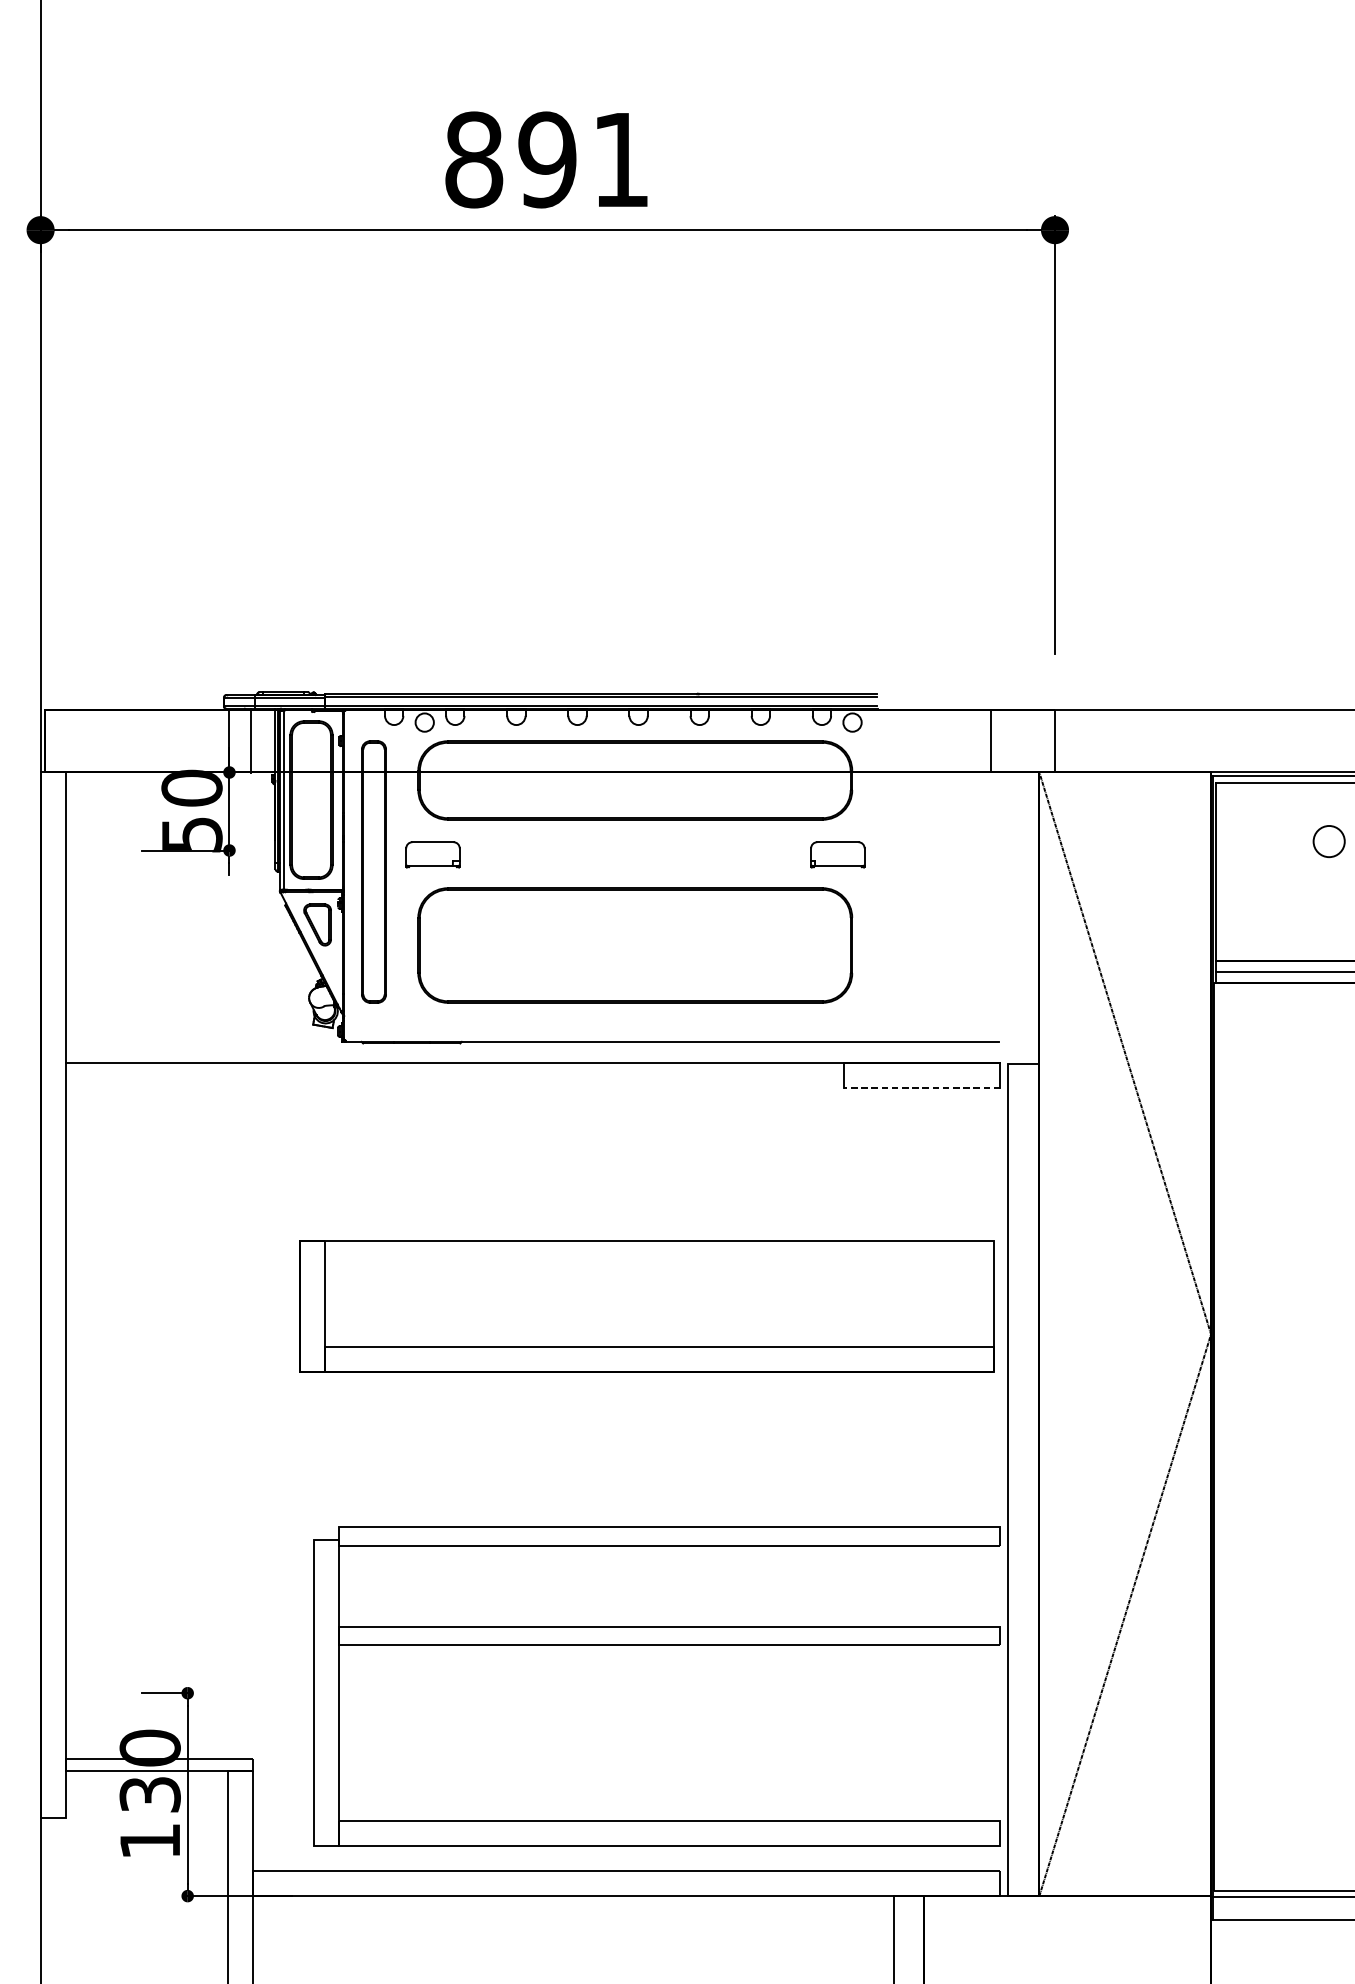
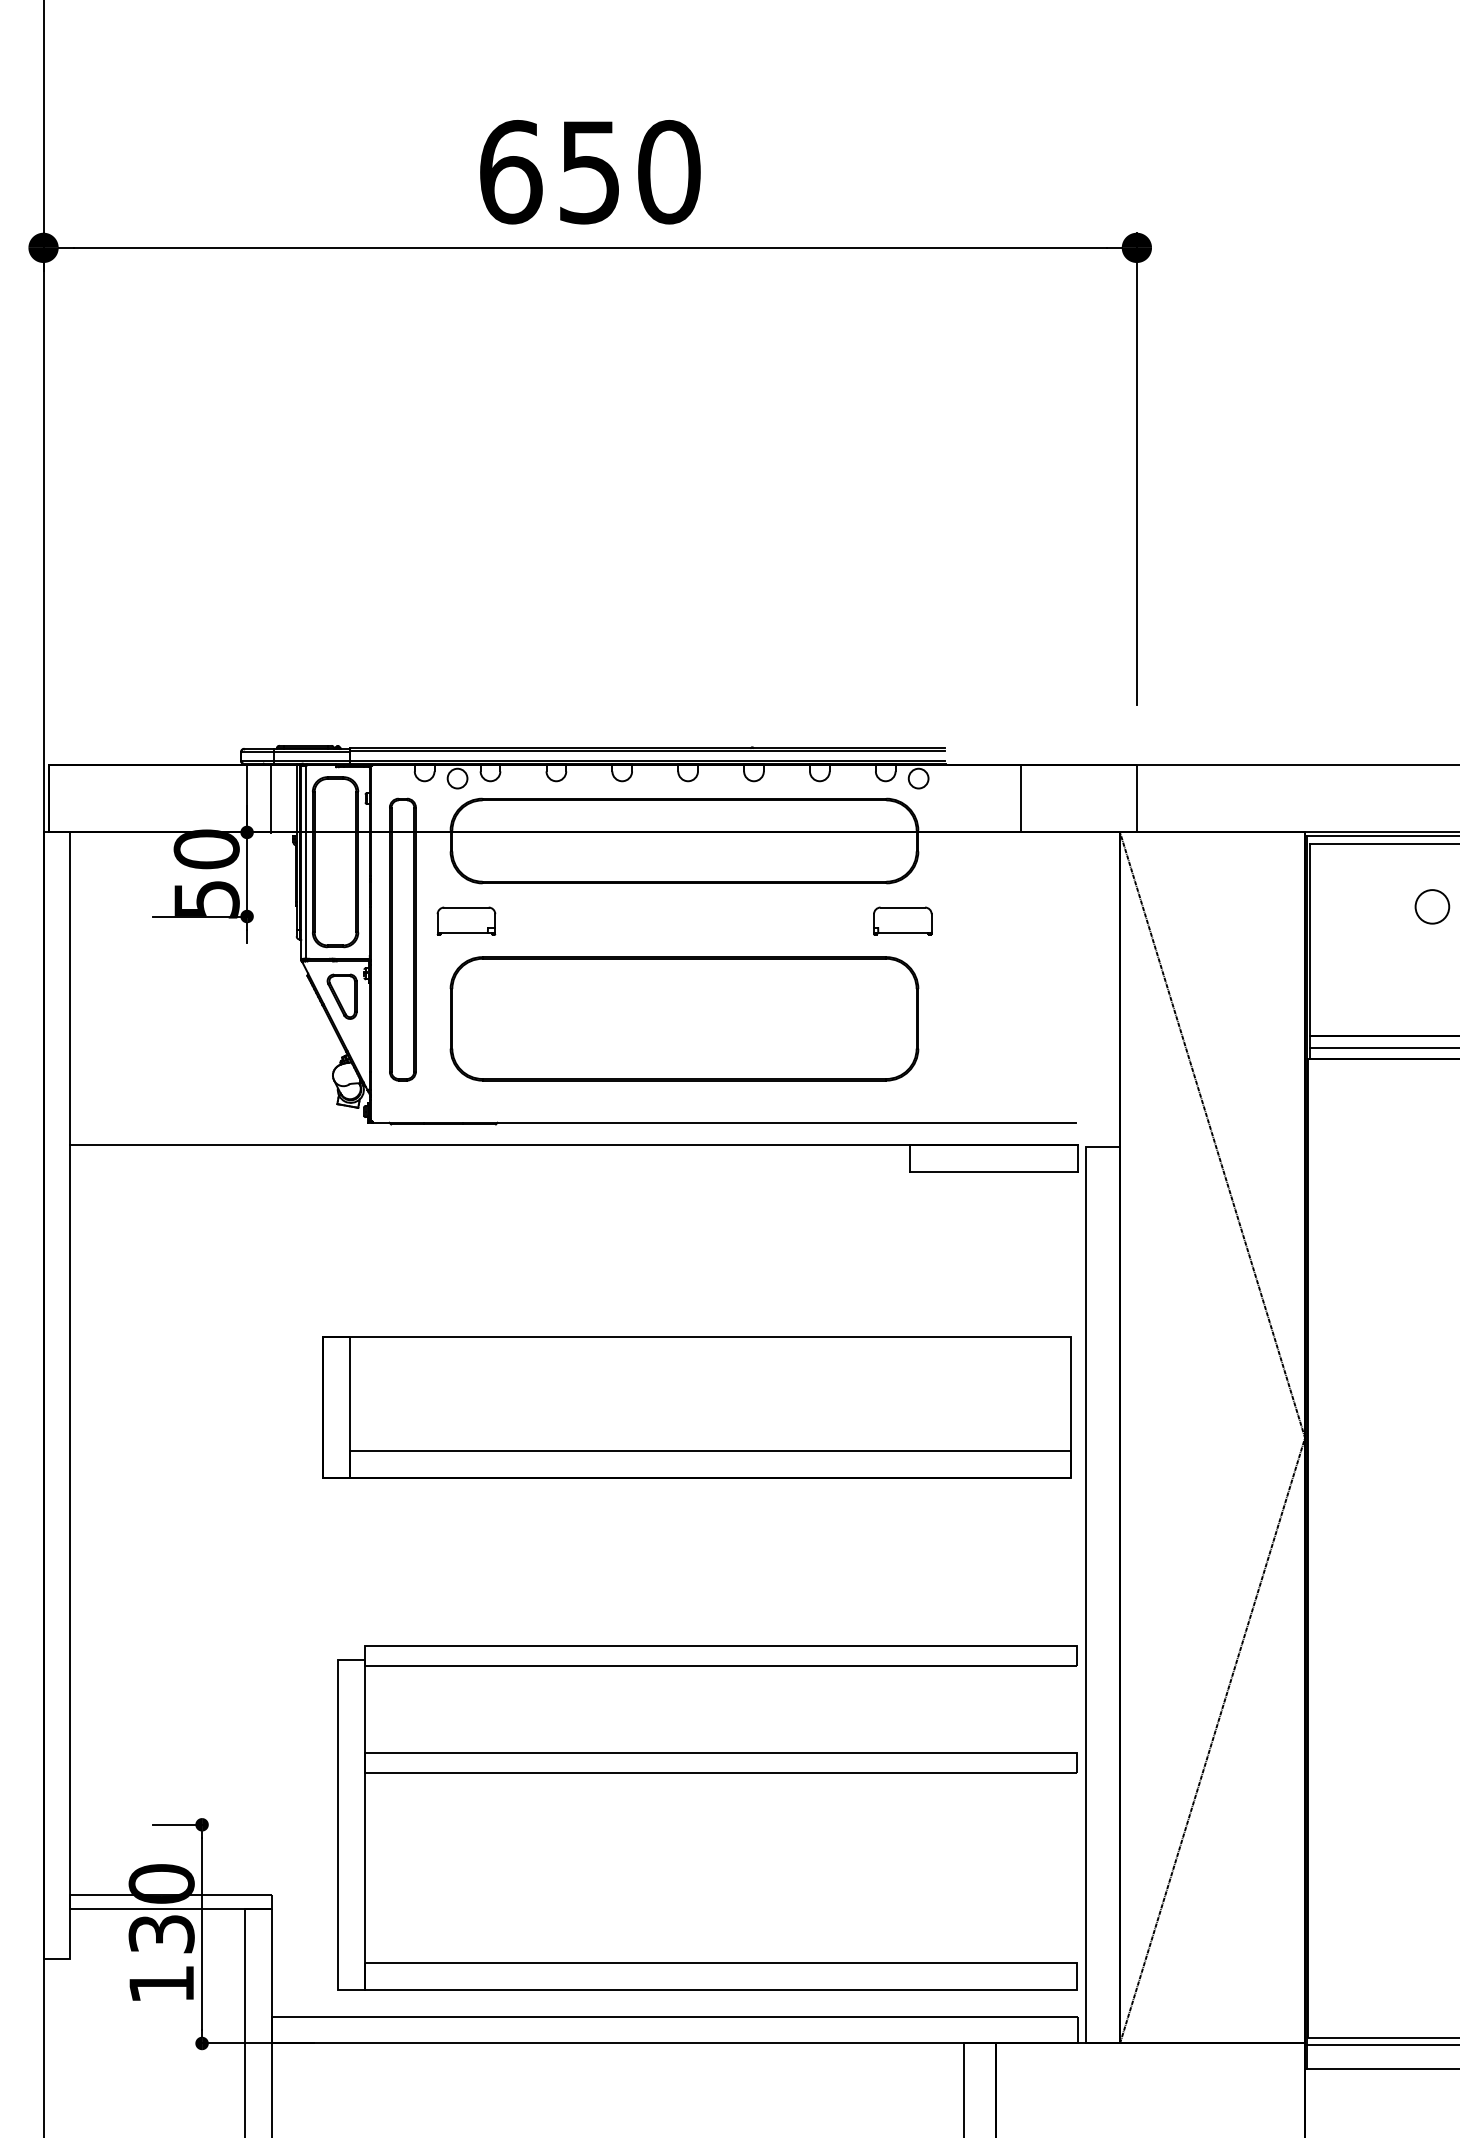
text: (547, 160) -> (589, 172), 891 -> 650
line: (990, 741) -> (1020, 798), moved
line: (921, 1088) -> (993, 1172), dashed -> solid

